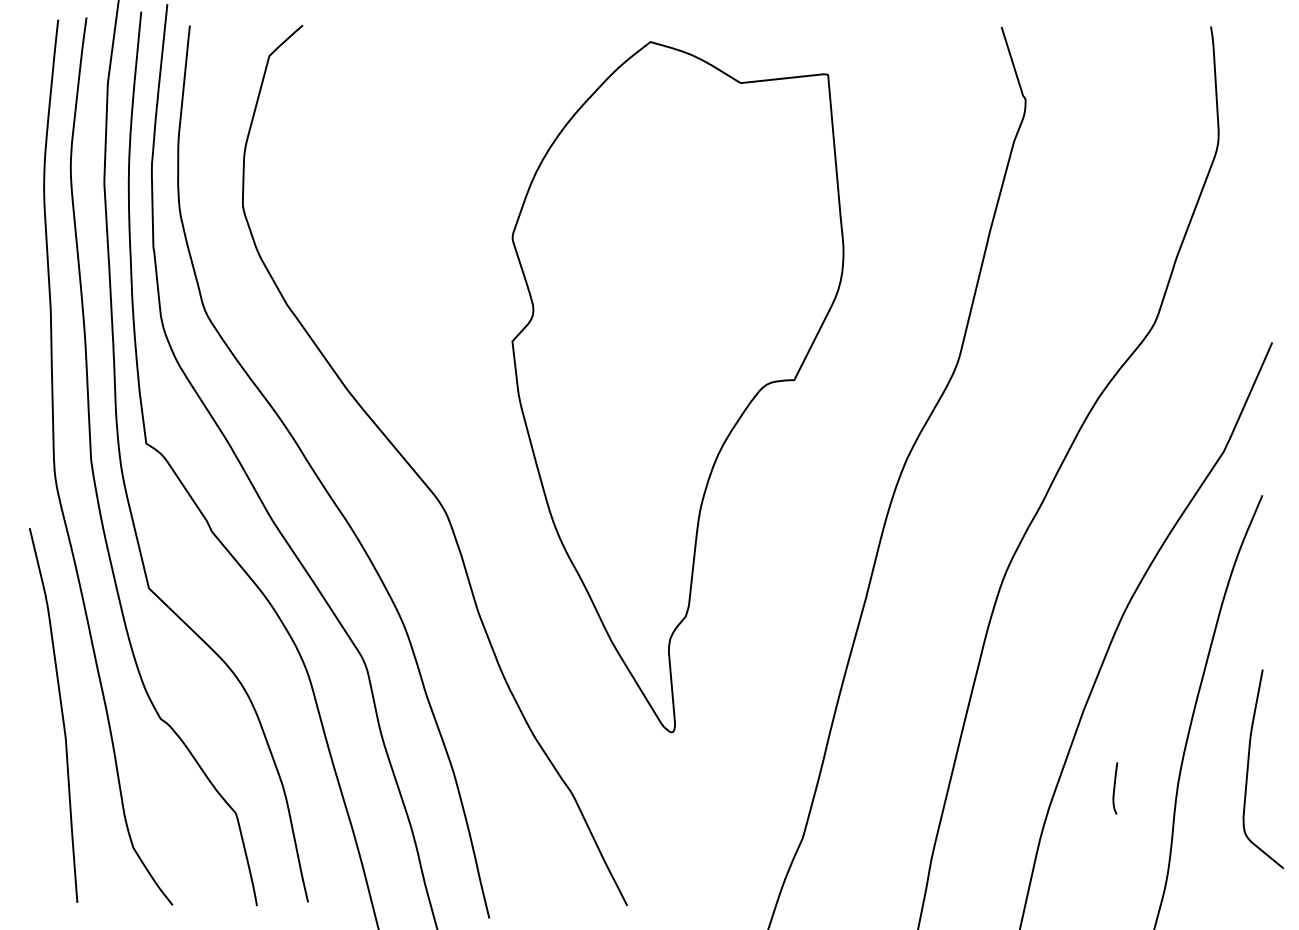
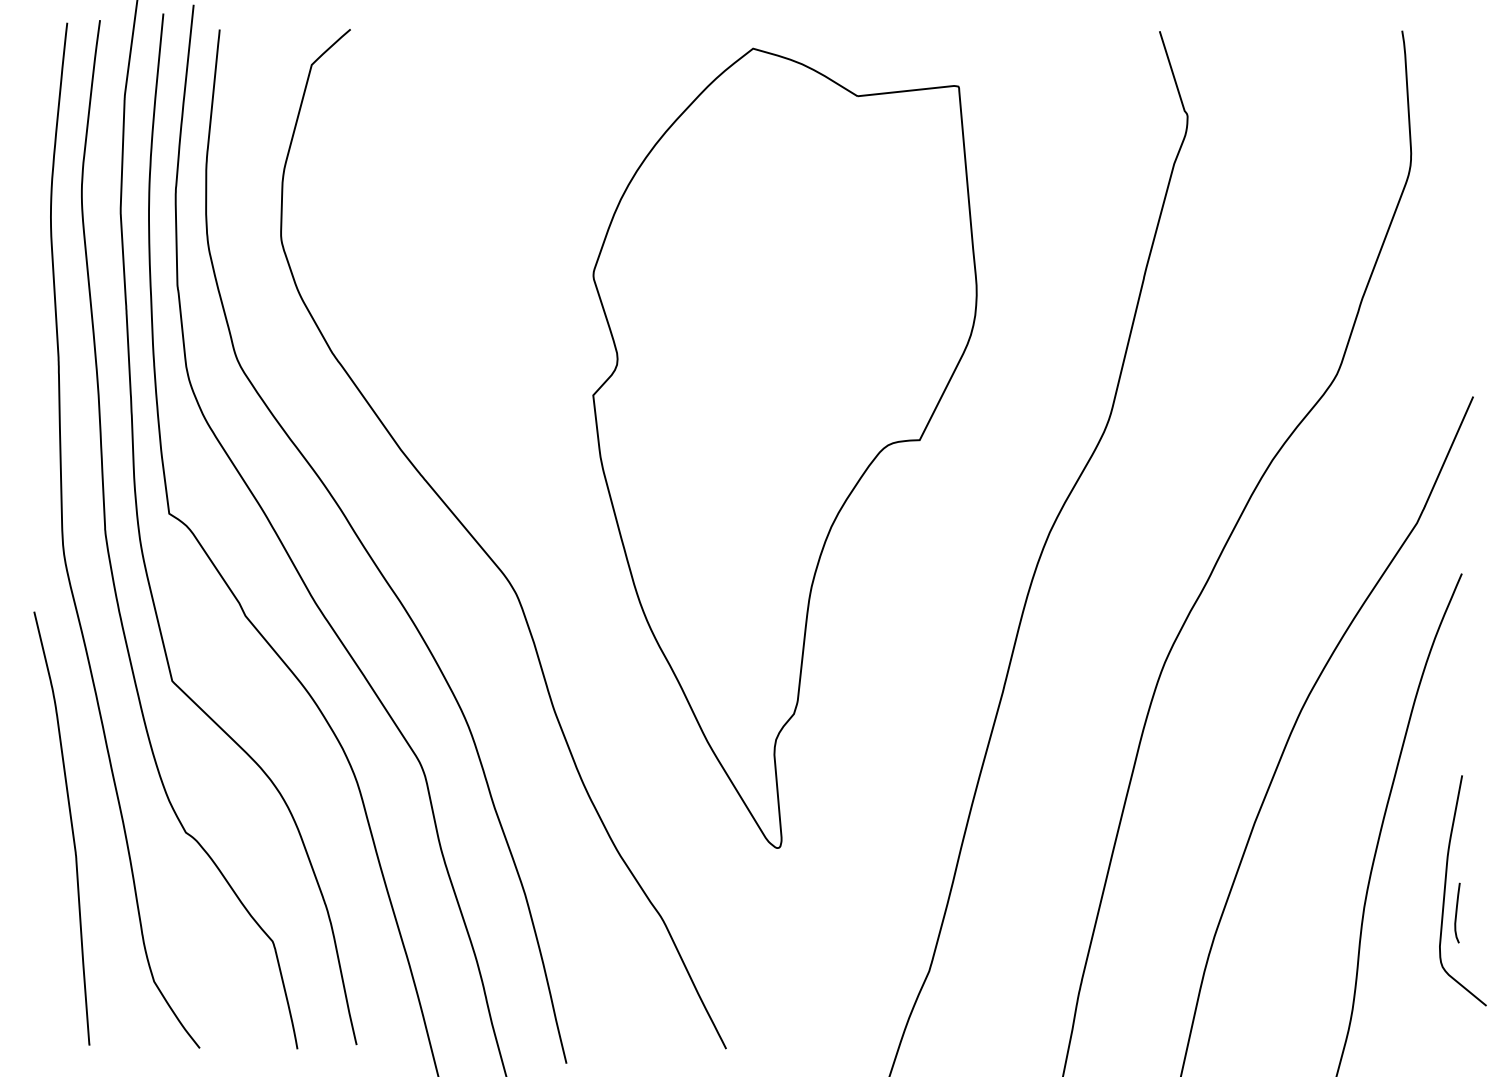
curve: (1115, 787) -> (1457, 912), moved

